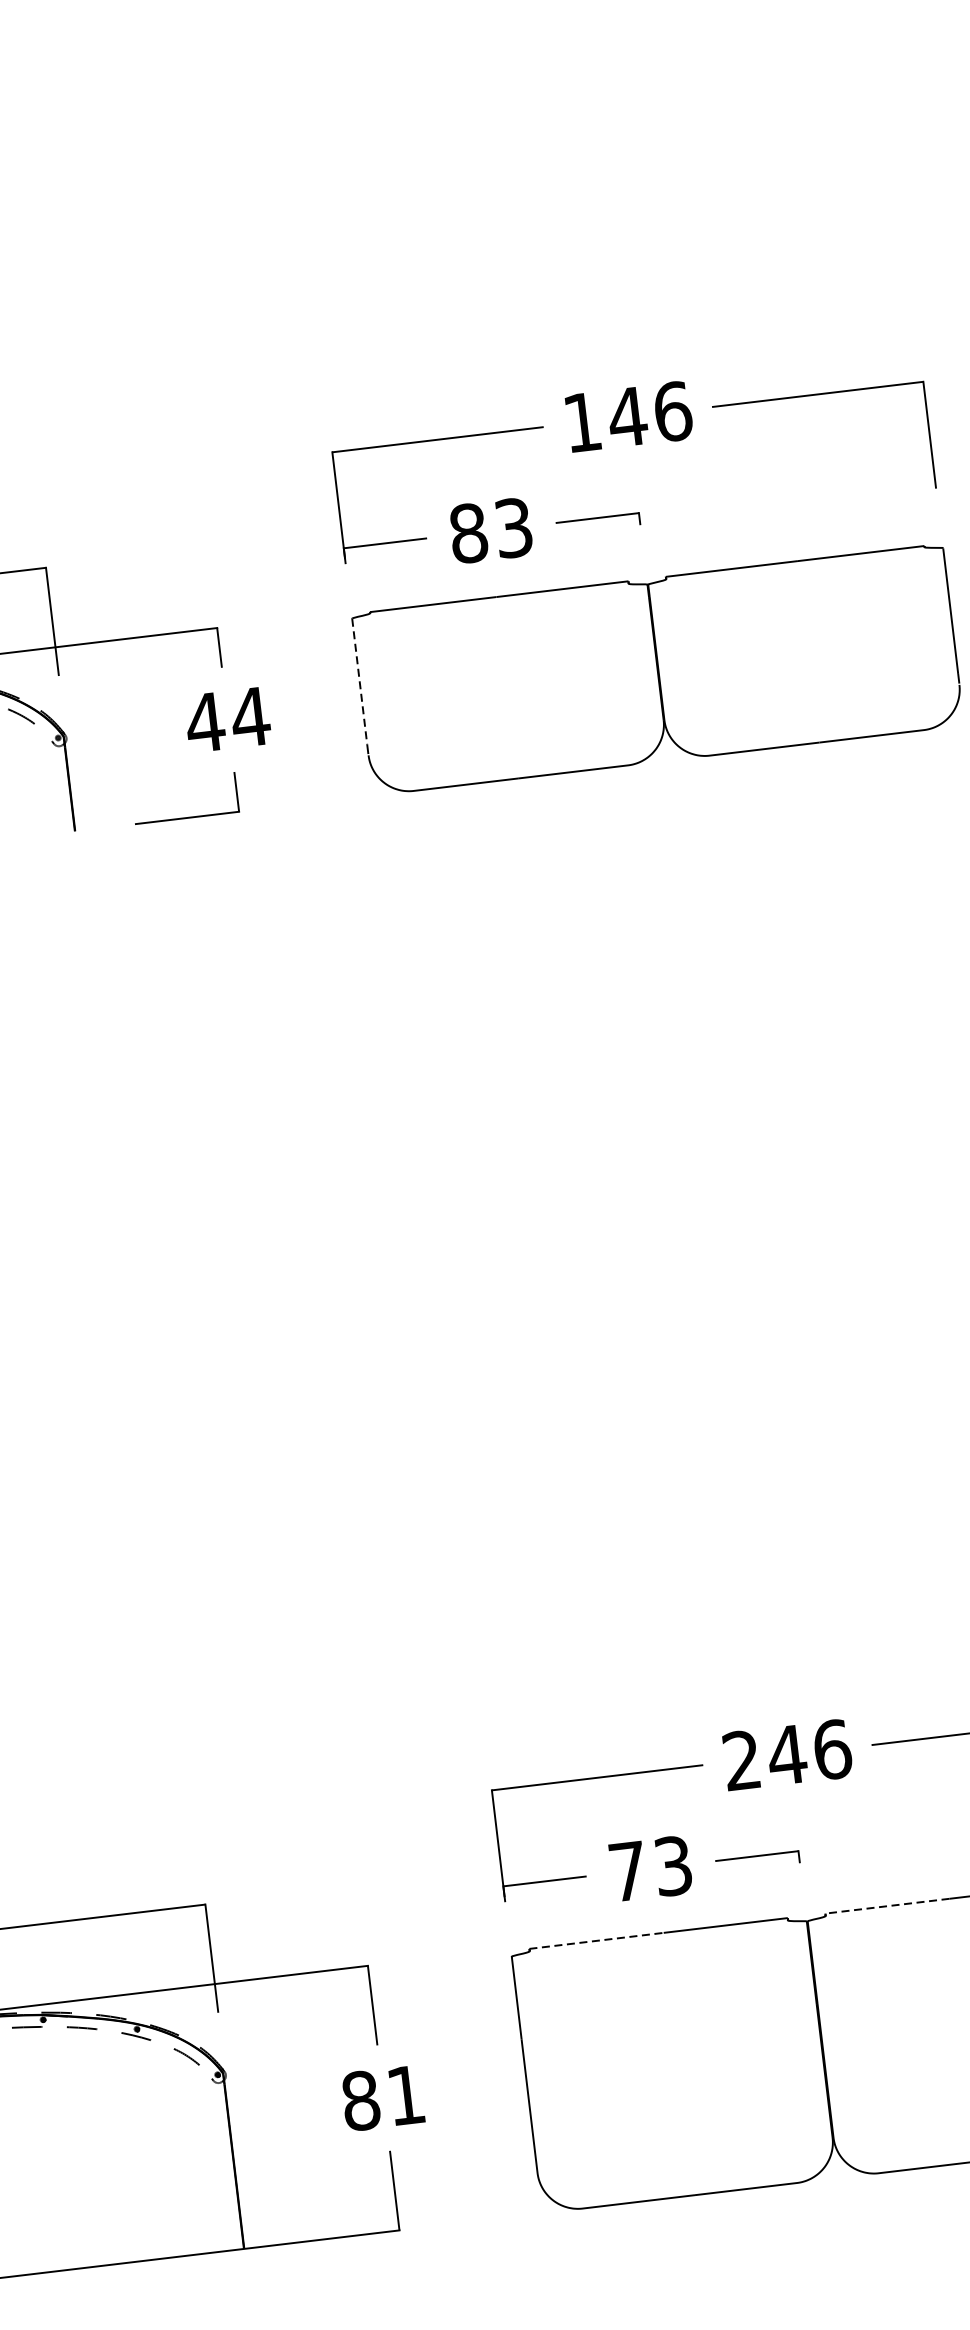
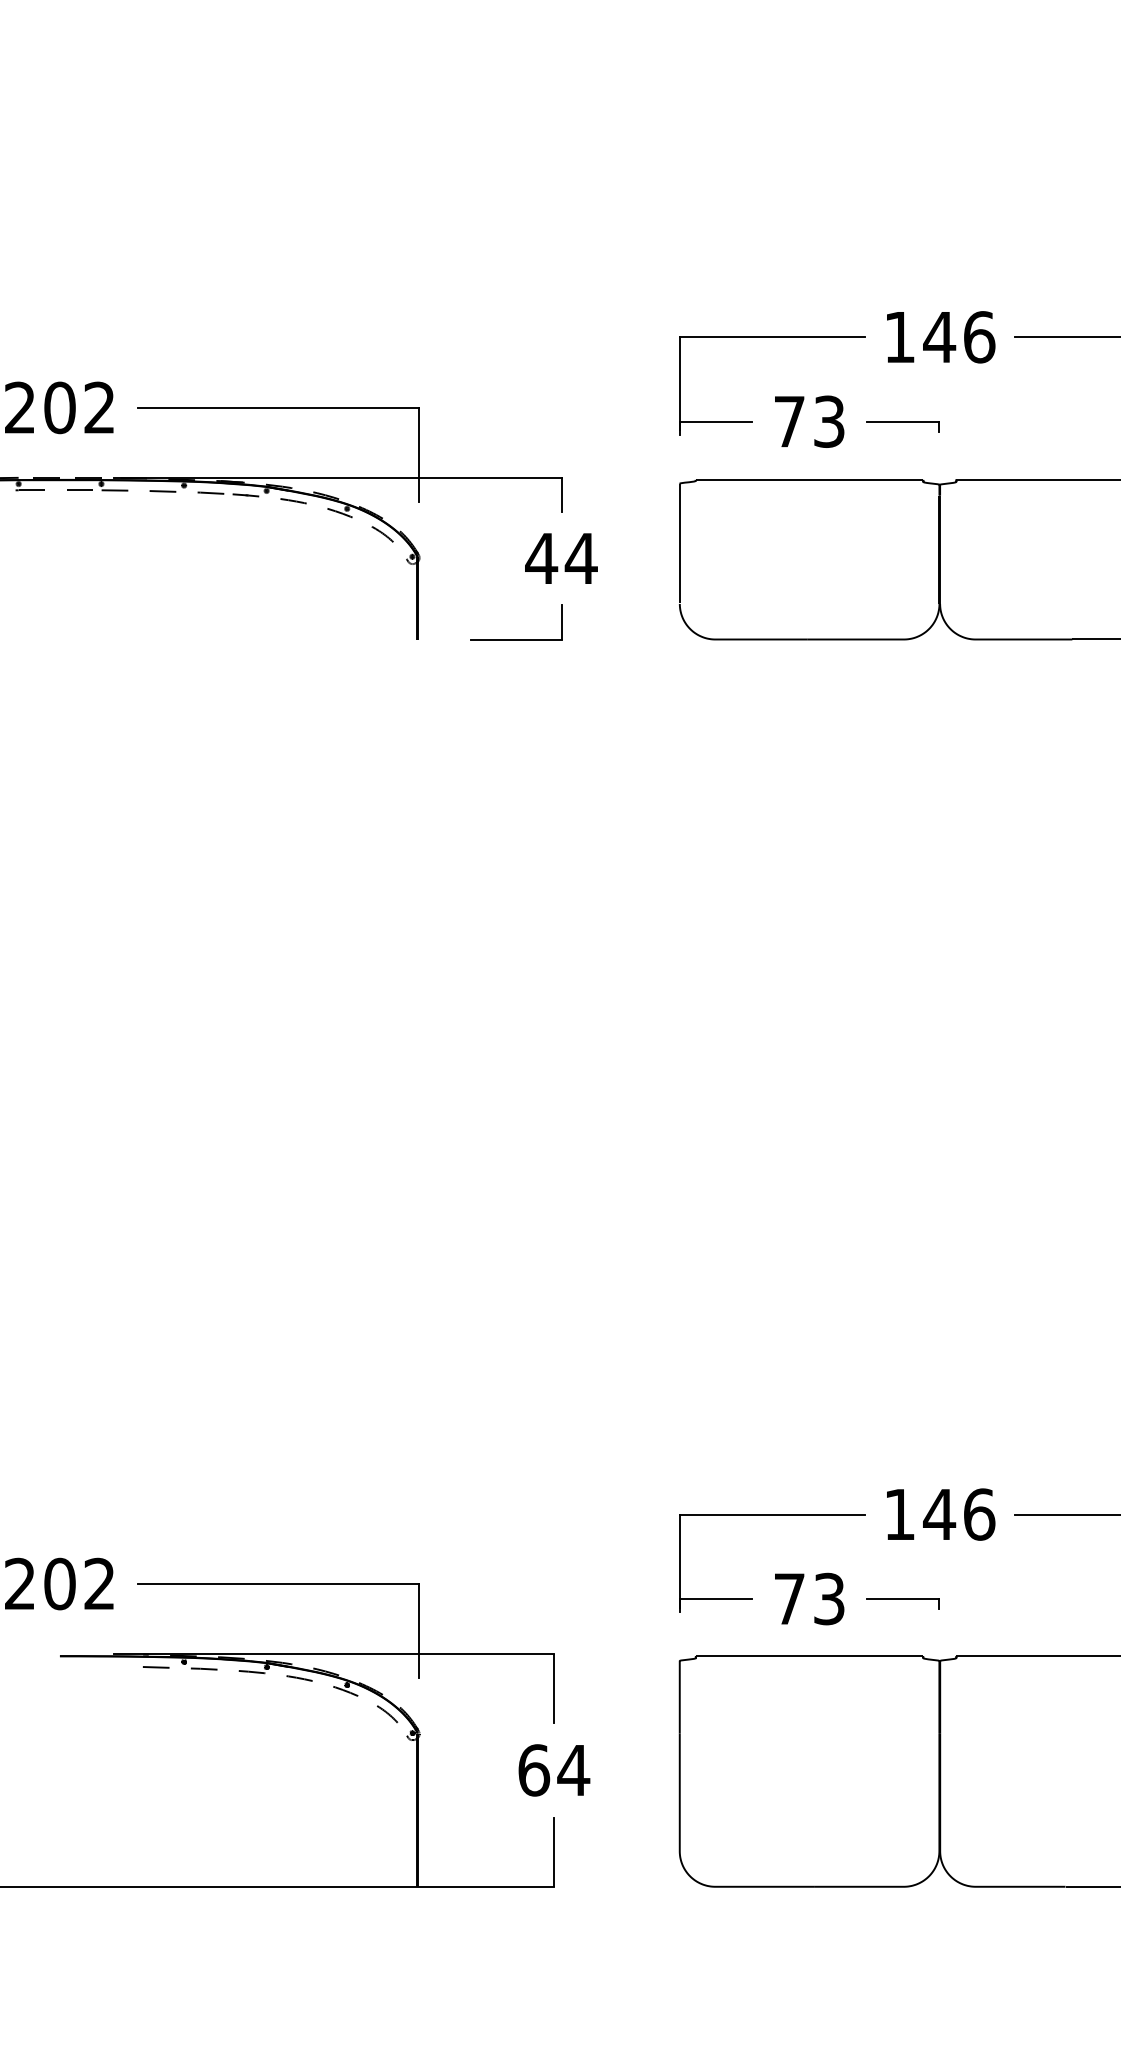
text: (468, 533) -> (789, 421), 83 -> 73
line: (359, 682) -> (679, 539), dashed -> solid
text: (741, 1759) -> (899, 1513), 246 -> 146
line: (887, 1906) -> (1010, 1656), dashed -> solid
line: (597, 1941) -> (755, 1656), dashed -> solid
text: (384, 2098) -> (554, 1770), 81 -> 64

